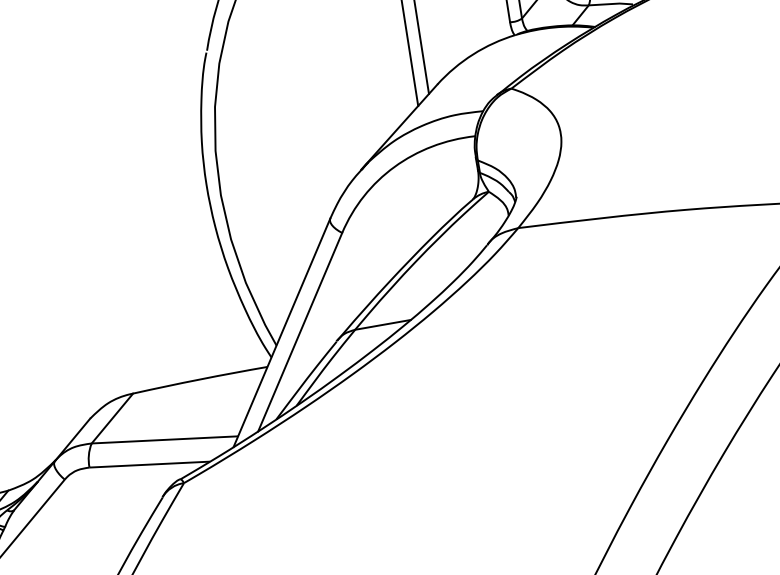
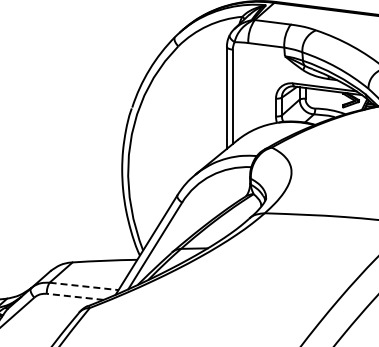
line: (167, 439) -> (85, 286), solid -> dashed
line: (150, 463) -> (75, 296), solid -> dashed

